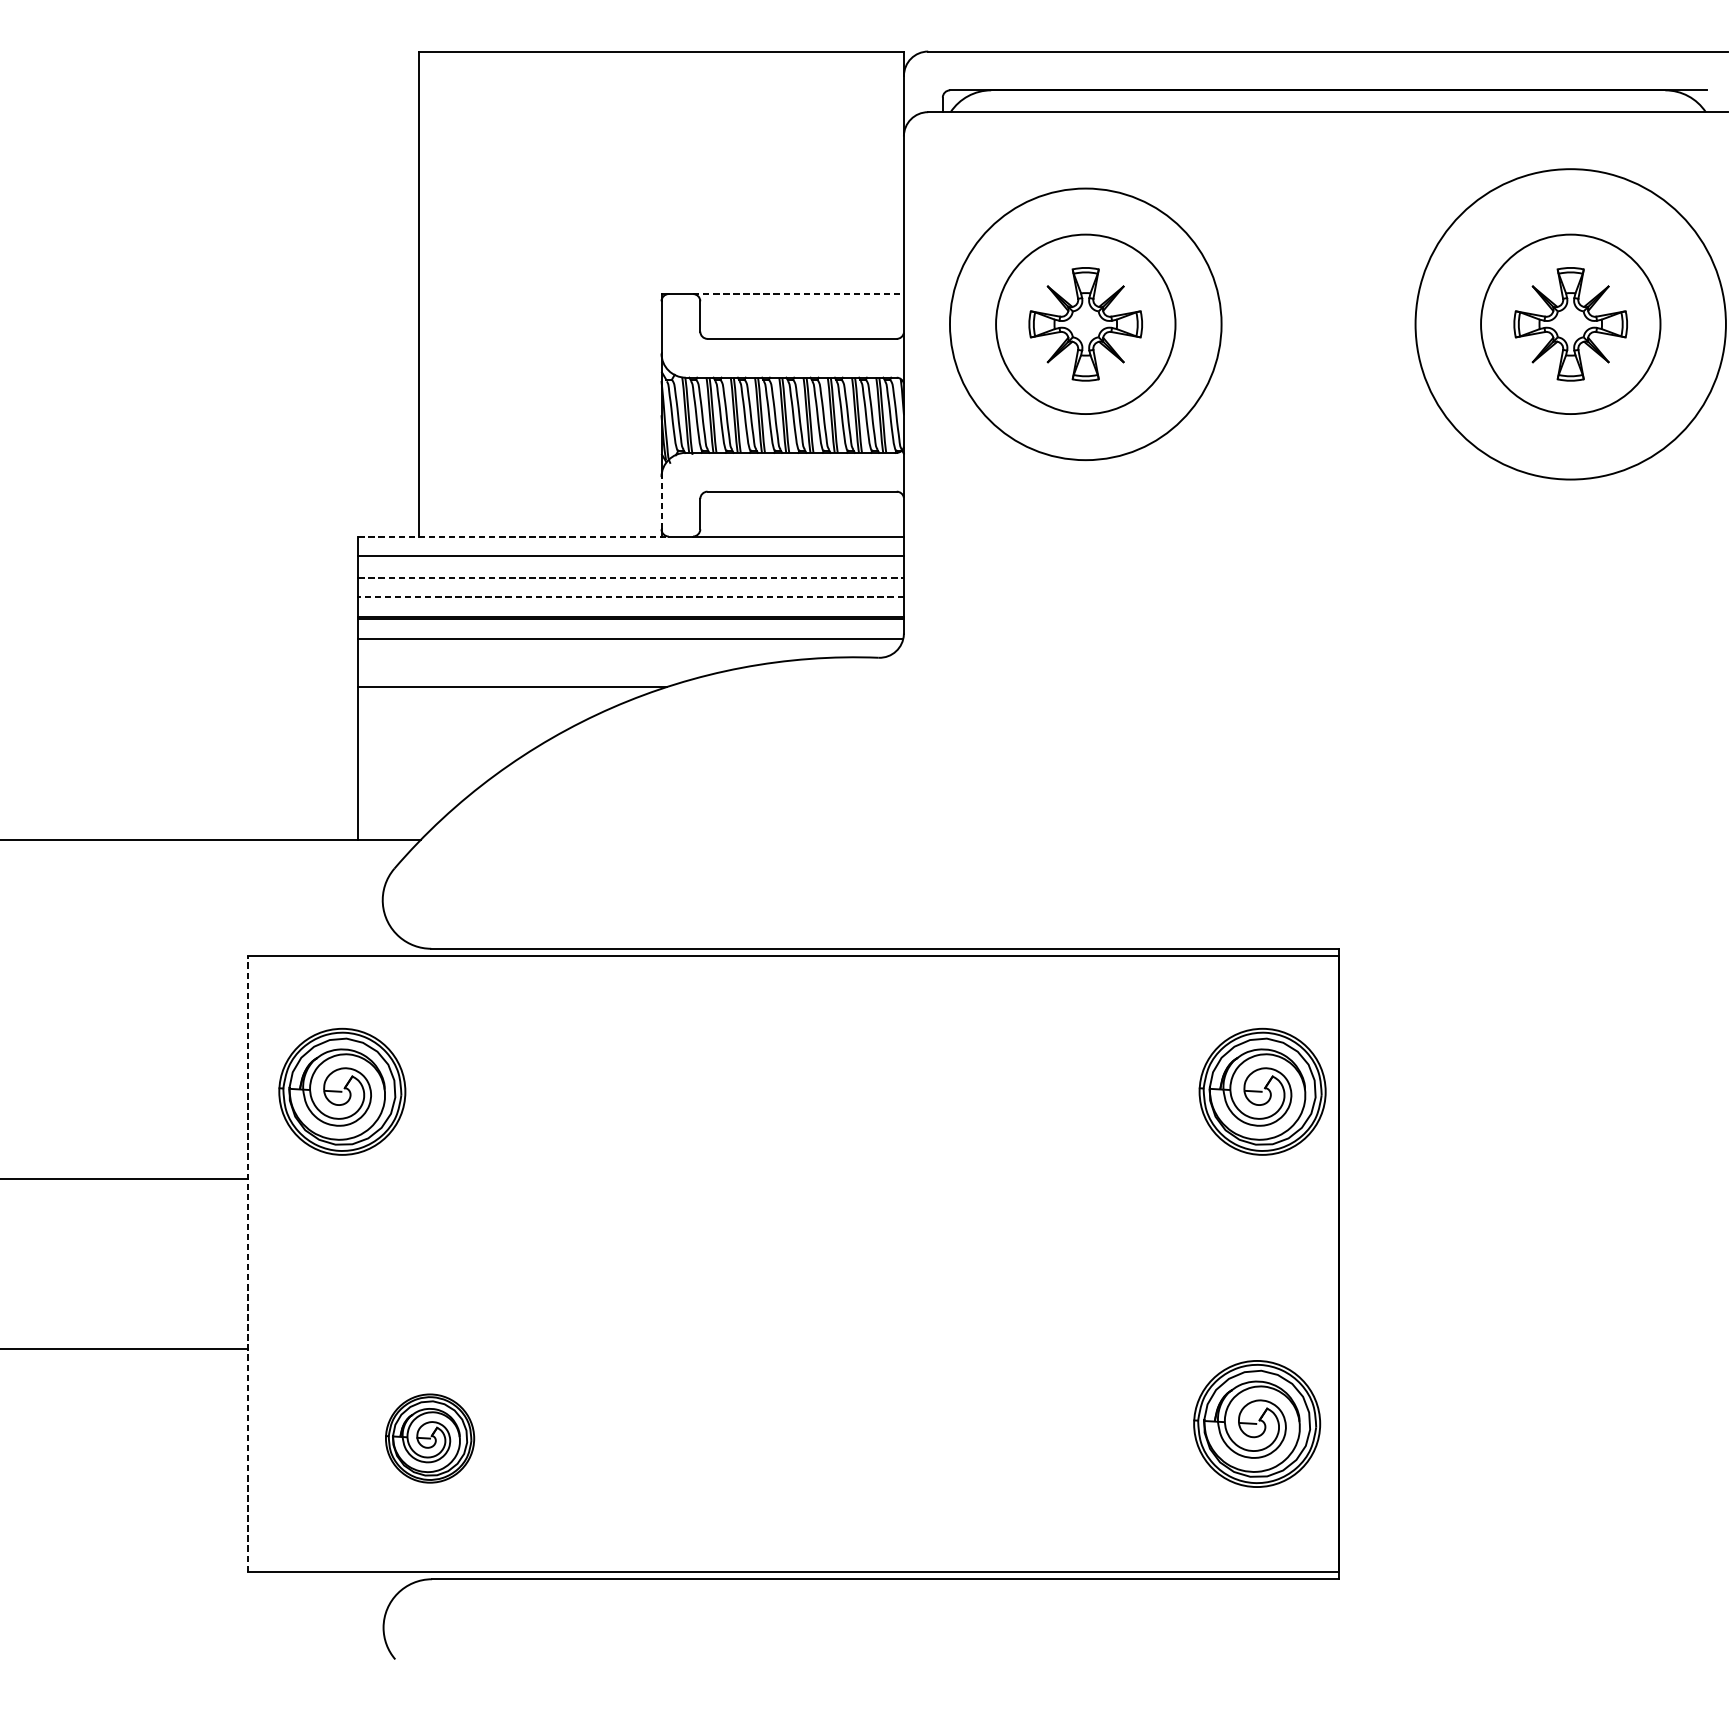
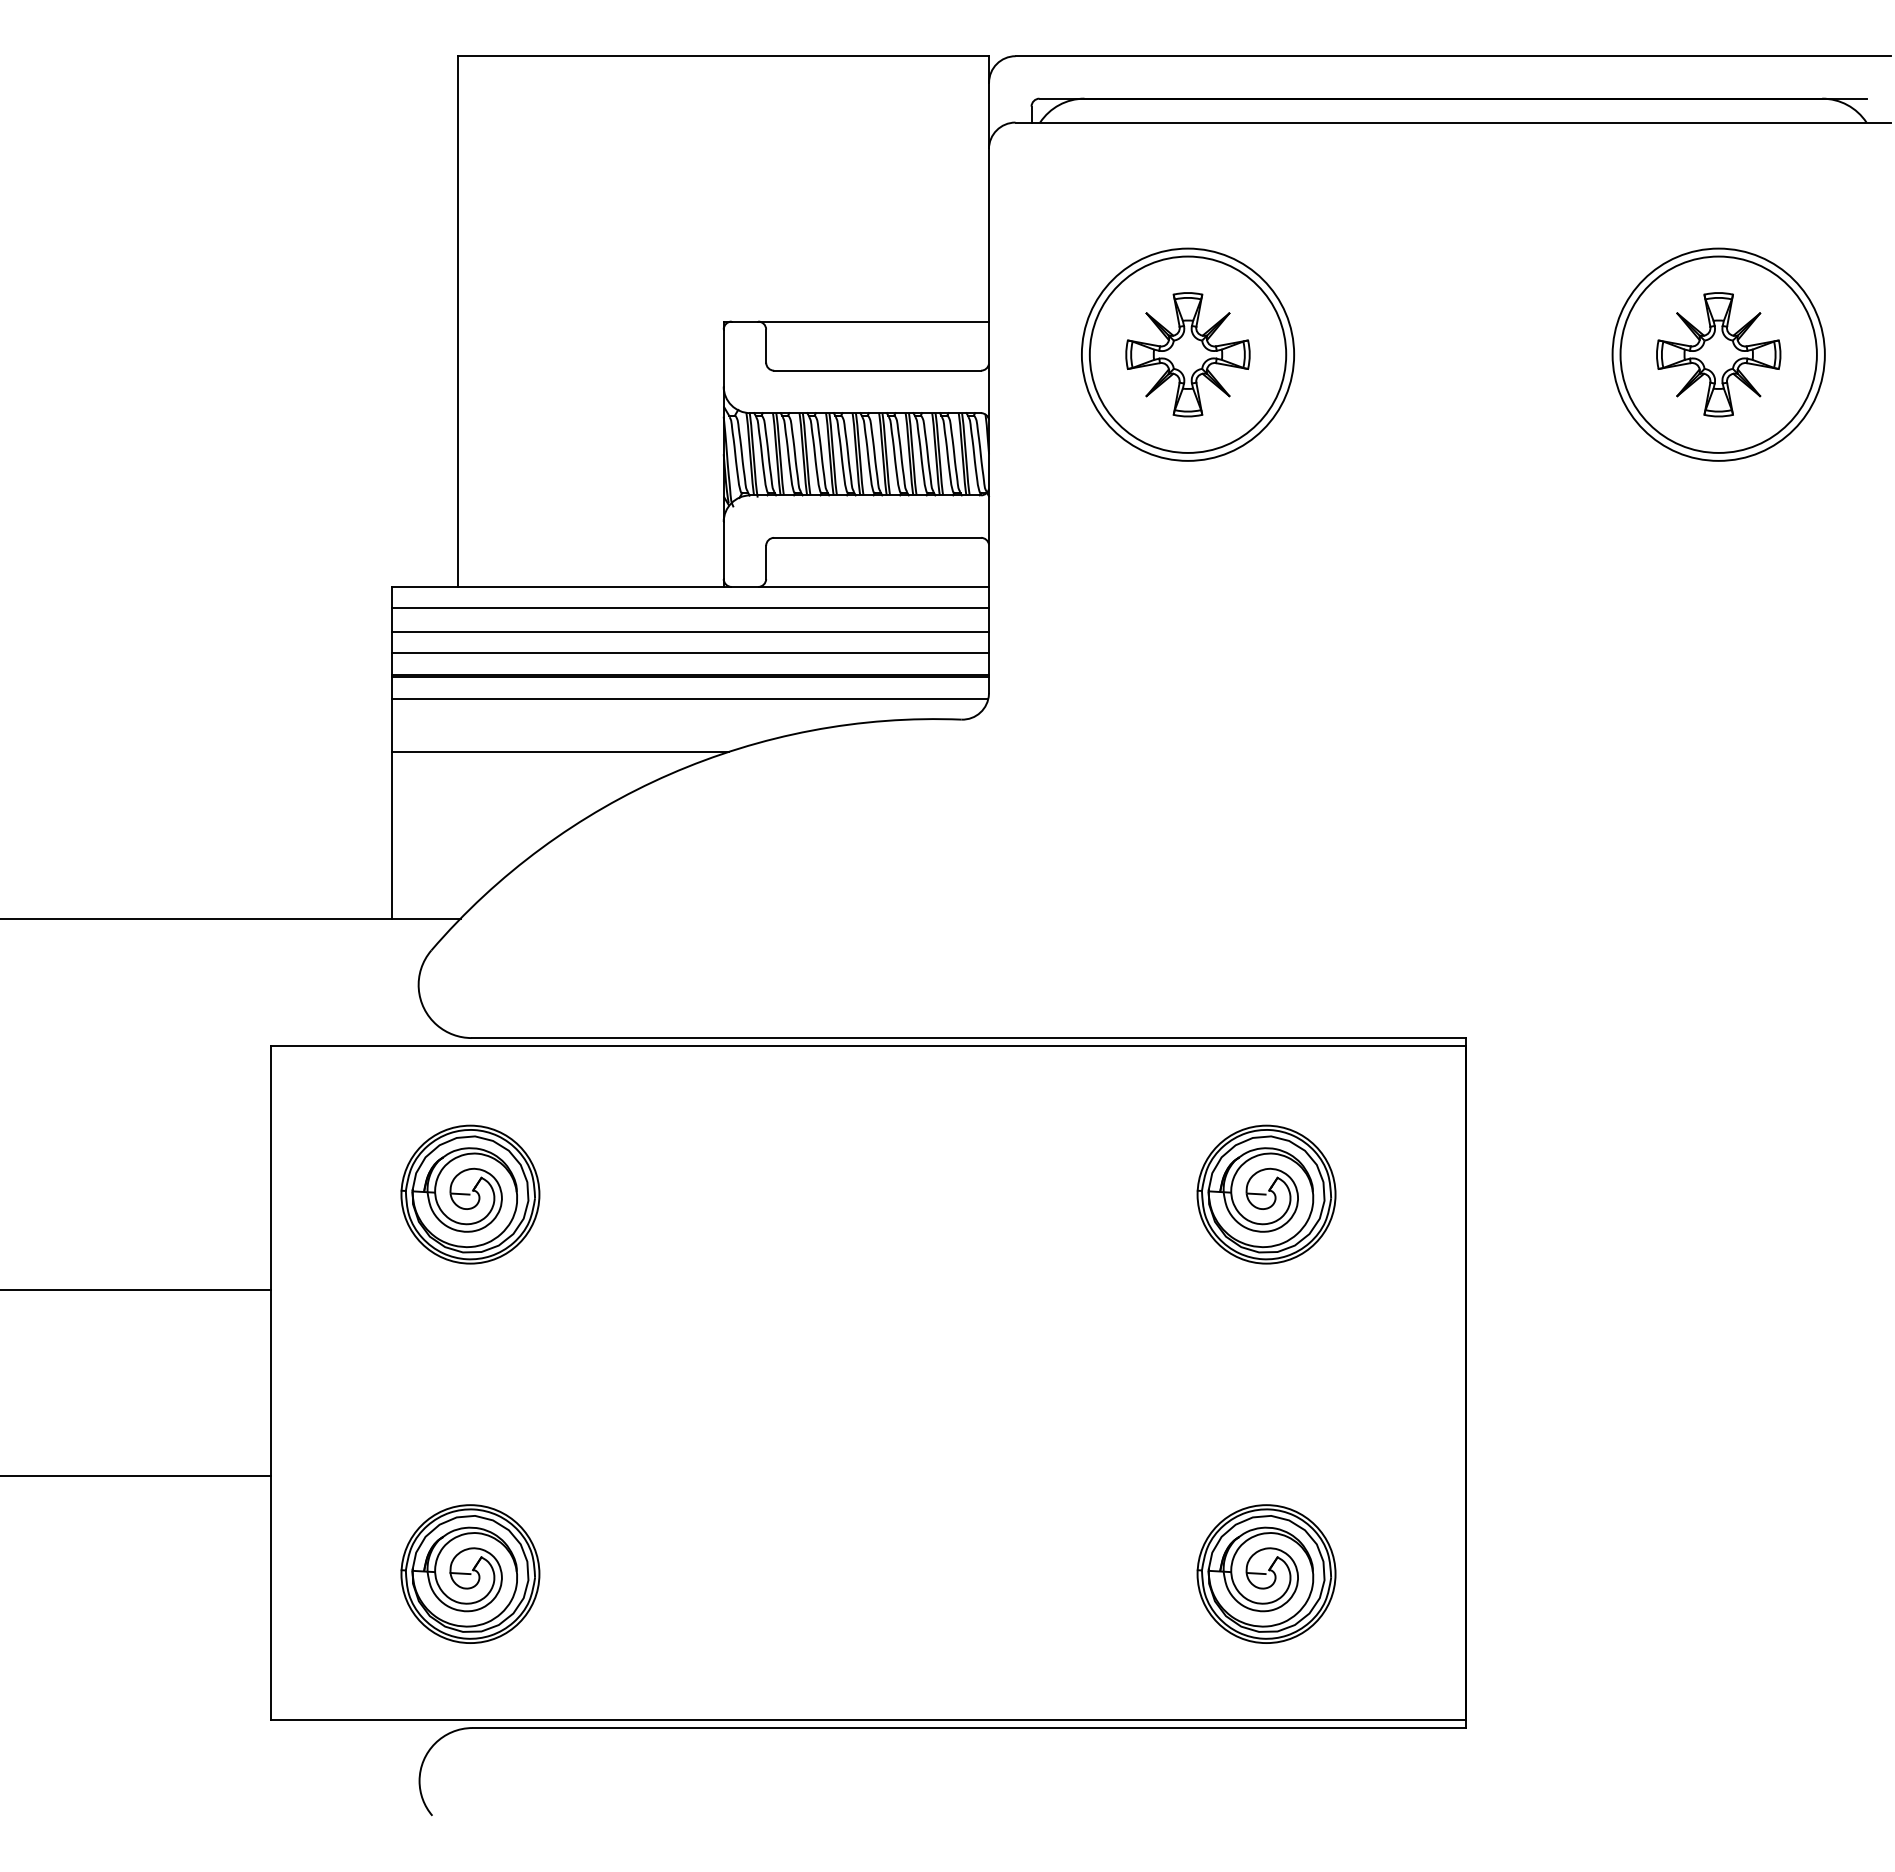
line: (799, 293) -> (874, 321), dashed -> solid
circle: (1085, 324) -> (1187, 354), size x0.71
circle: (1570, 324) -> (1718, 354), size x0.62
line: (661, 503) -> (723, 550), dashed -> solid
line: (513, 536) -> (561, 586), dashed -> solid
line: (631, 578) -> (690, 632), dashed -> solid
line: (630, 597) -> (689, 653), dashed -> solid
part: (342, 1091) -> (470, 1194), moved
part: (1262, 1091) -> (1266, 1194), moved
line: (248, 1263) -> (271, 1382), dashed -> solid
part: (1257, 1423) -> (1266, 1573), moved
part: (430, 1438) -> (470, 1573), size x1.43

